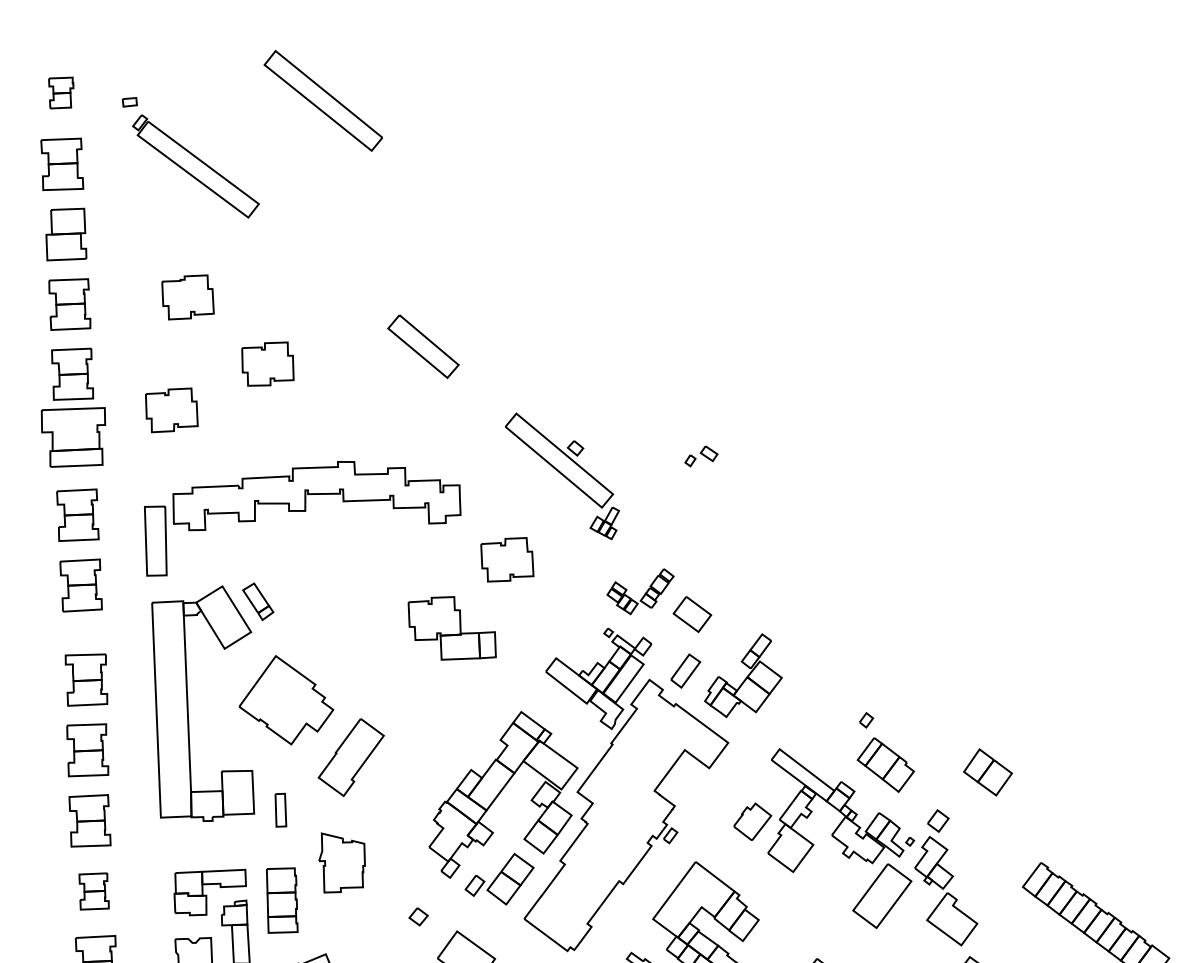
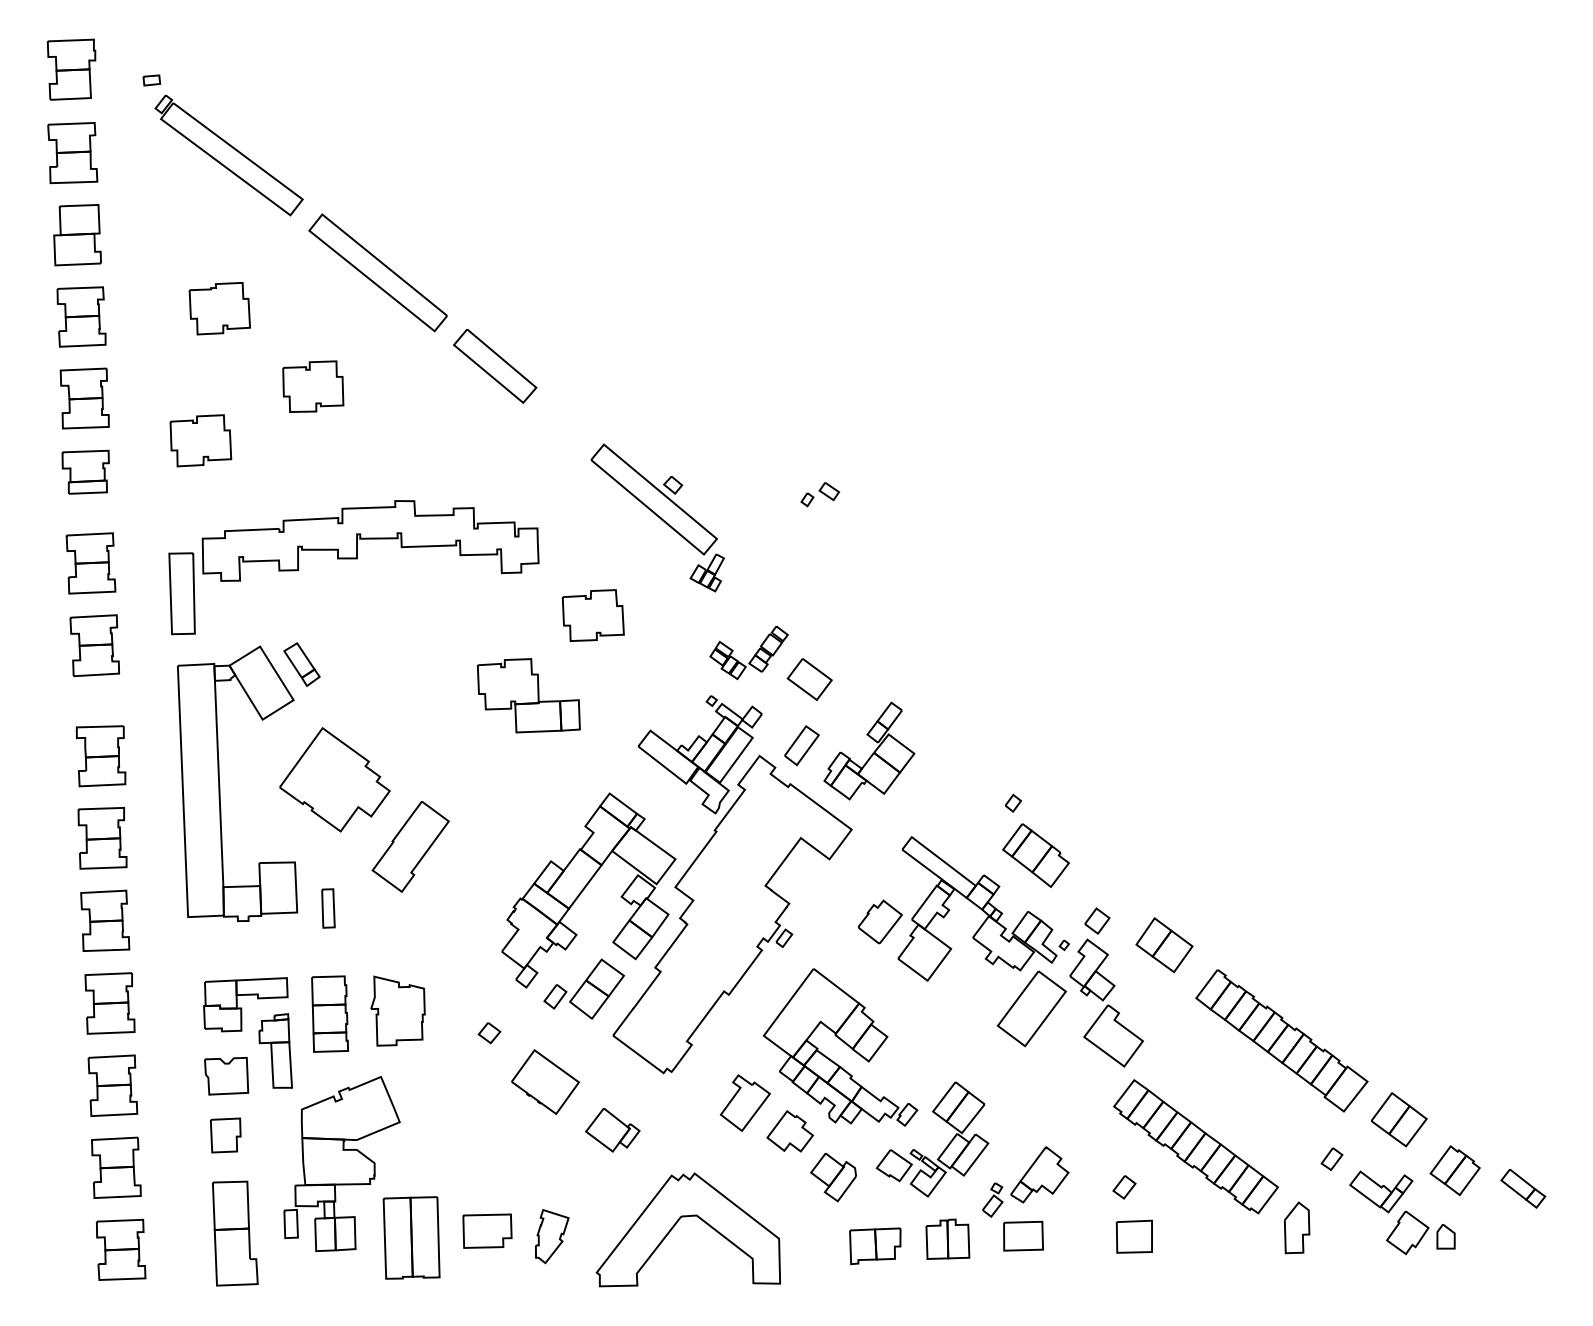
part: (61, 92) -> (71, 69), size x1.67
part: (322, 100) -> (377, 272), moved
part: (73, 436) -> (85, 471), size x0.62
part: (988, 772) -> (1164, 945), moved
part: (341, 862) -> (397, 1010), moved
part: (93, 891) -> (109, 1003), size x1.43

